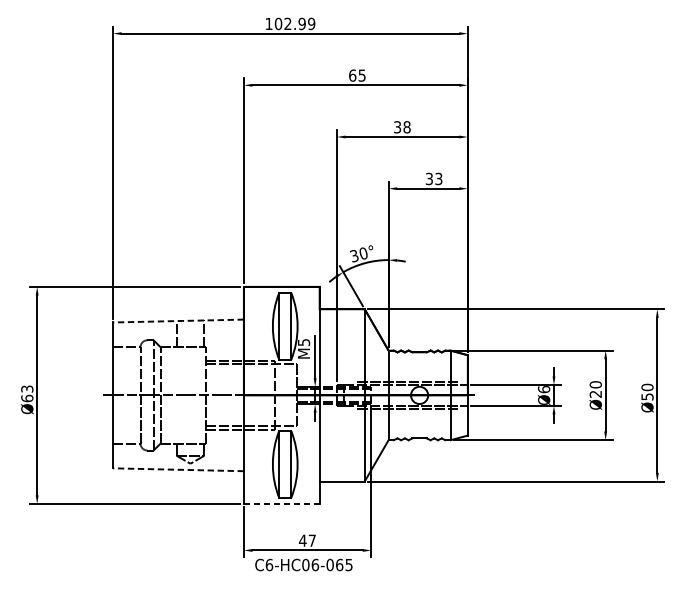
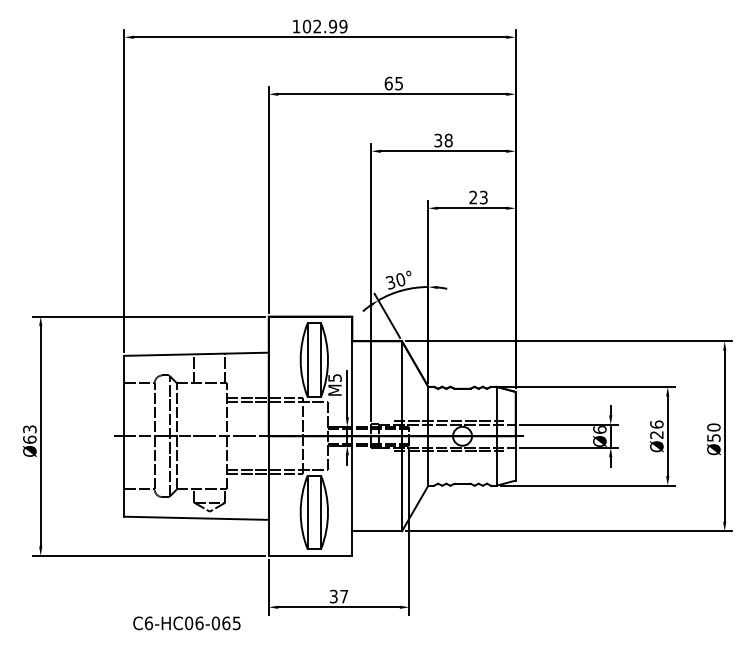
text: (429, 178) -> (473, 197), 33 -> 23
line: (178, 321) -> (196, 354), dashed -> solid
text: (595, 384) -> (656, 424), Ø20 -> Ø26
line: (178, 469) -> (196, 518), dashed -> solid
line: (281, 503) -> (310, 555), dashed -> solid
text: (302, 540) -> (333, 596), 47 -> 37
text: (303, 565) -> (186, 623), moved

